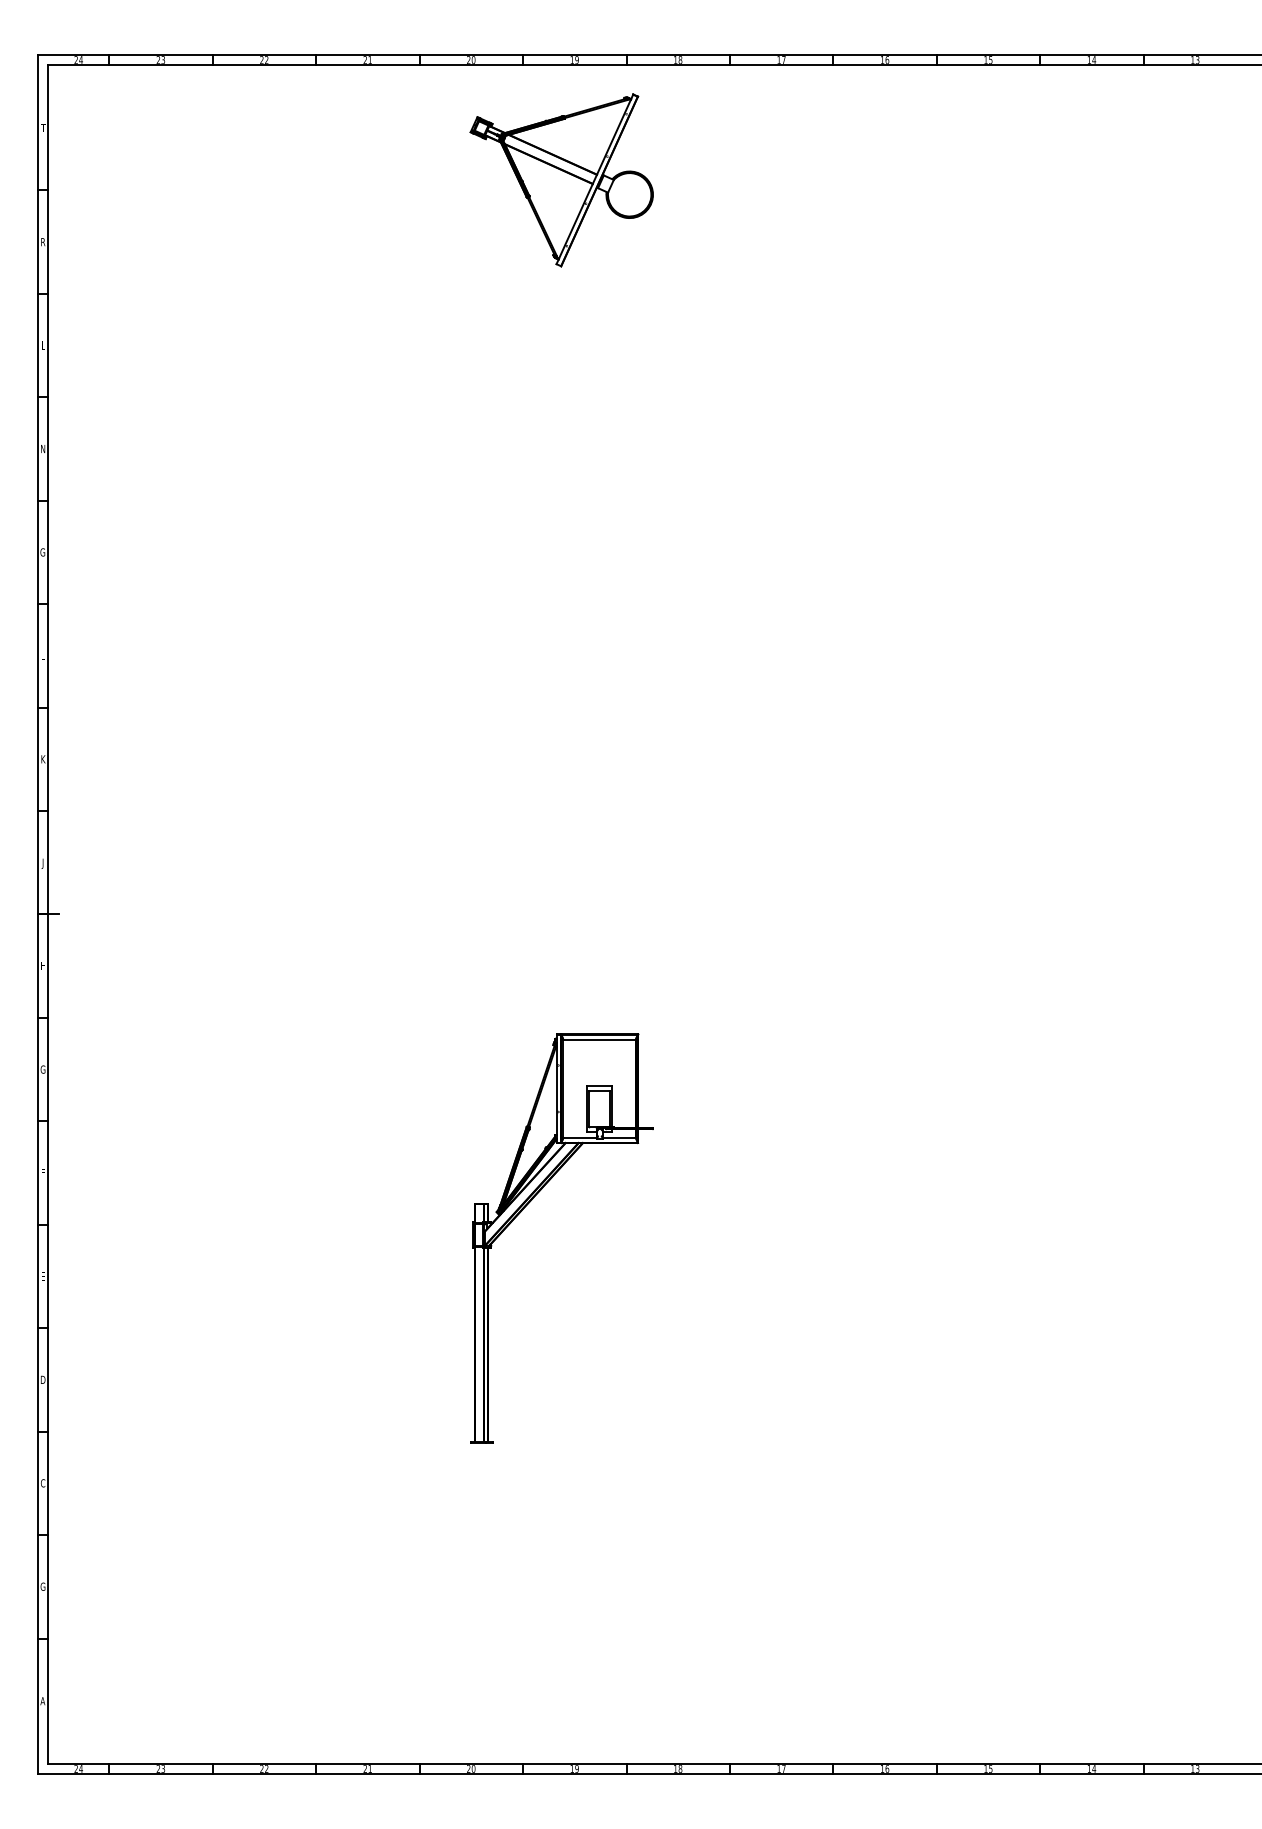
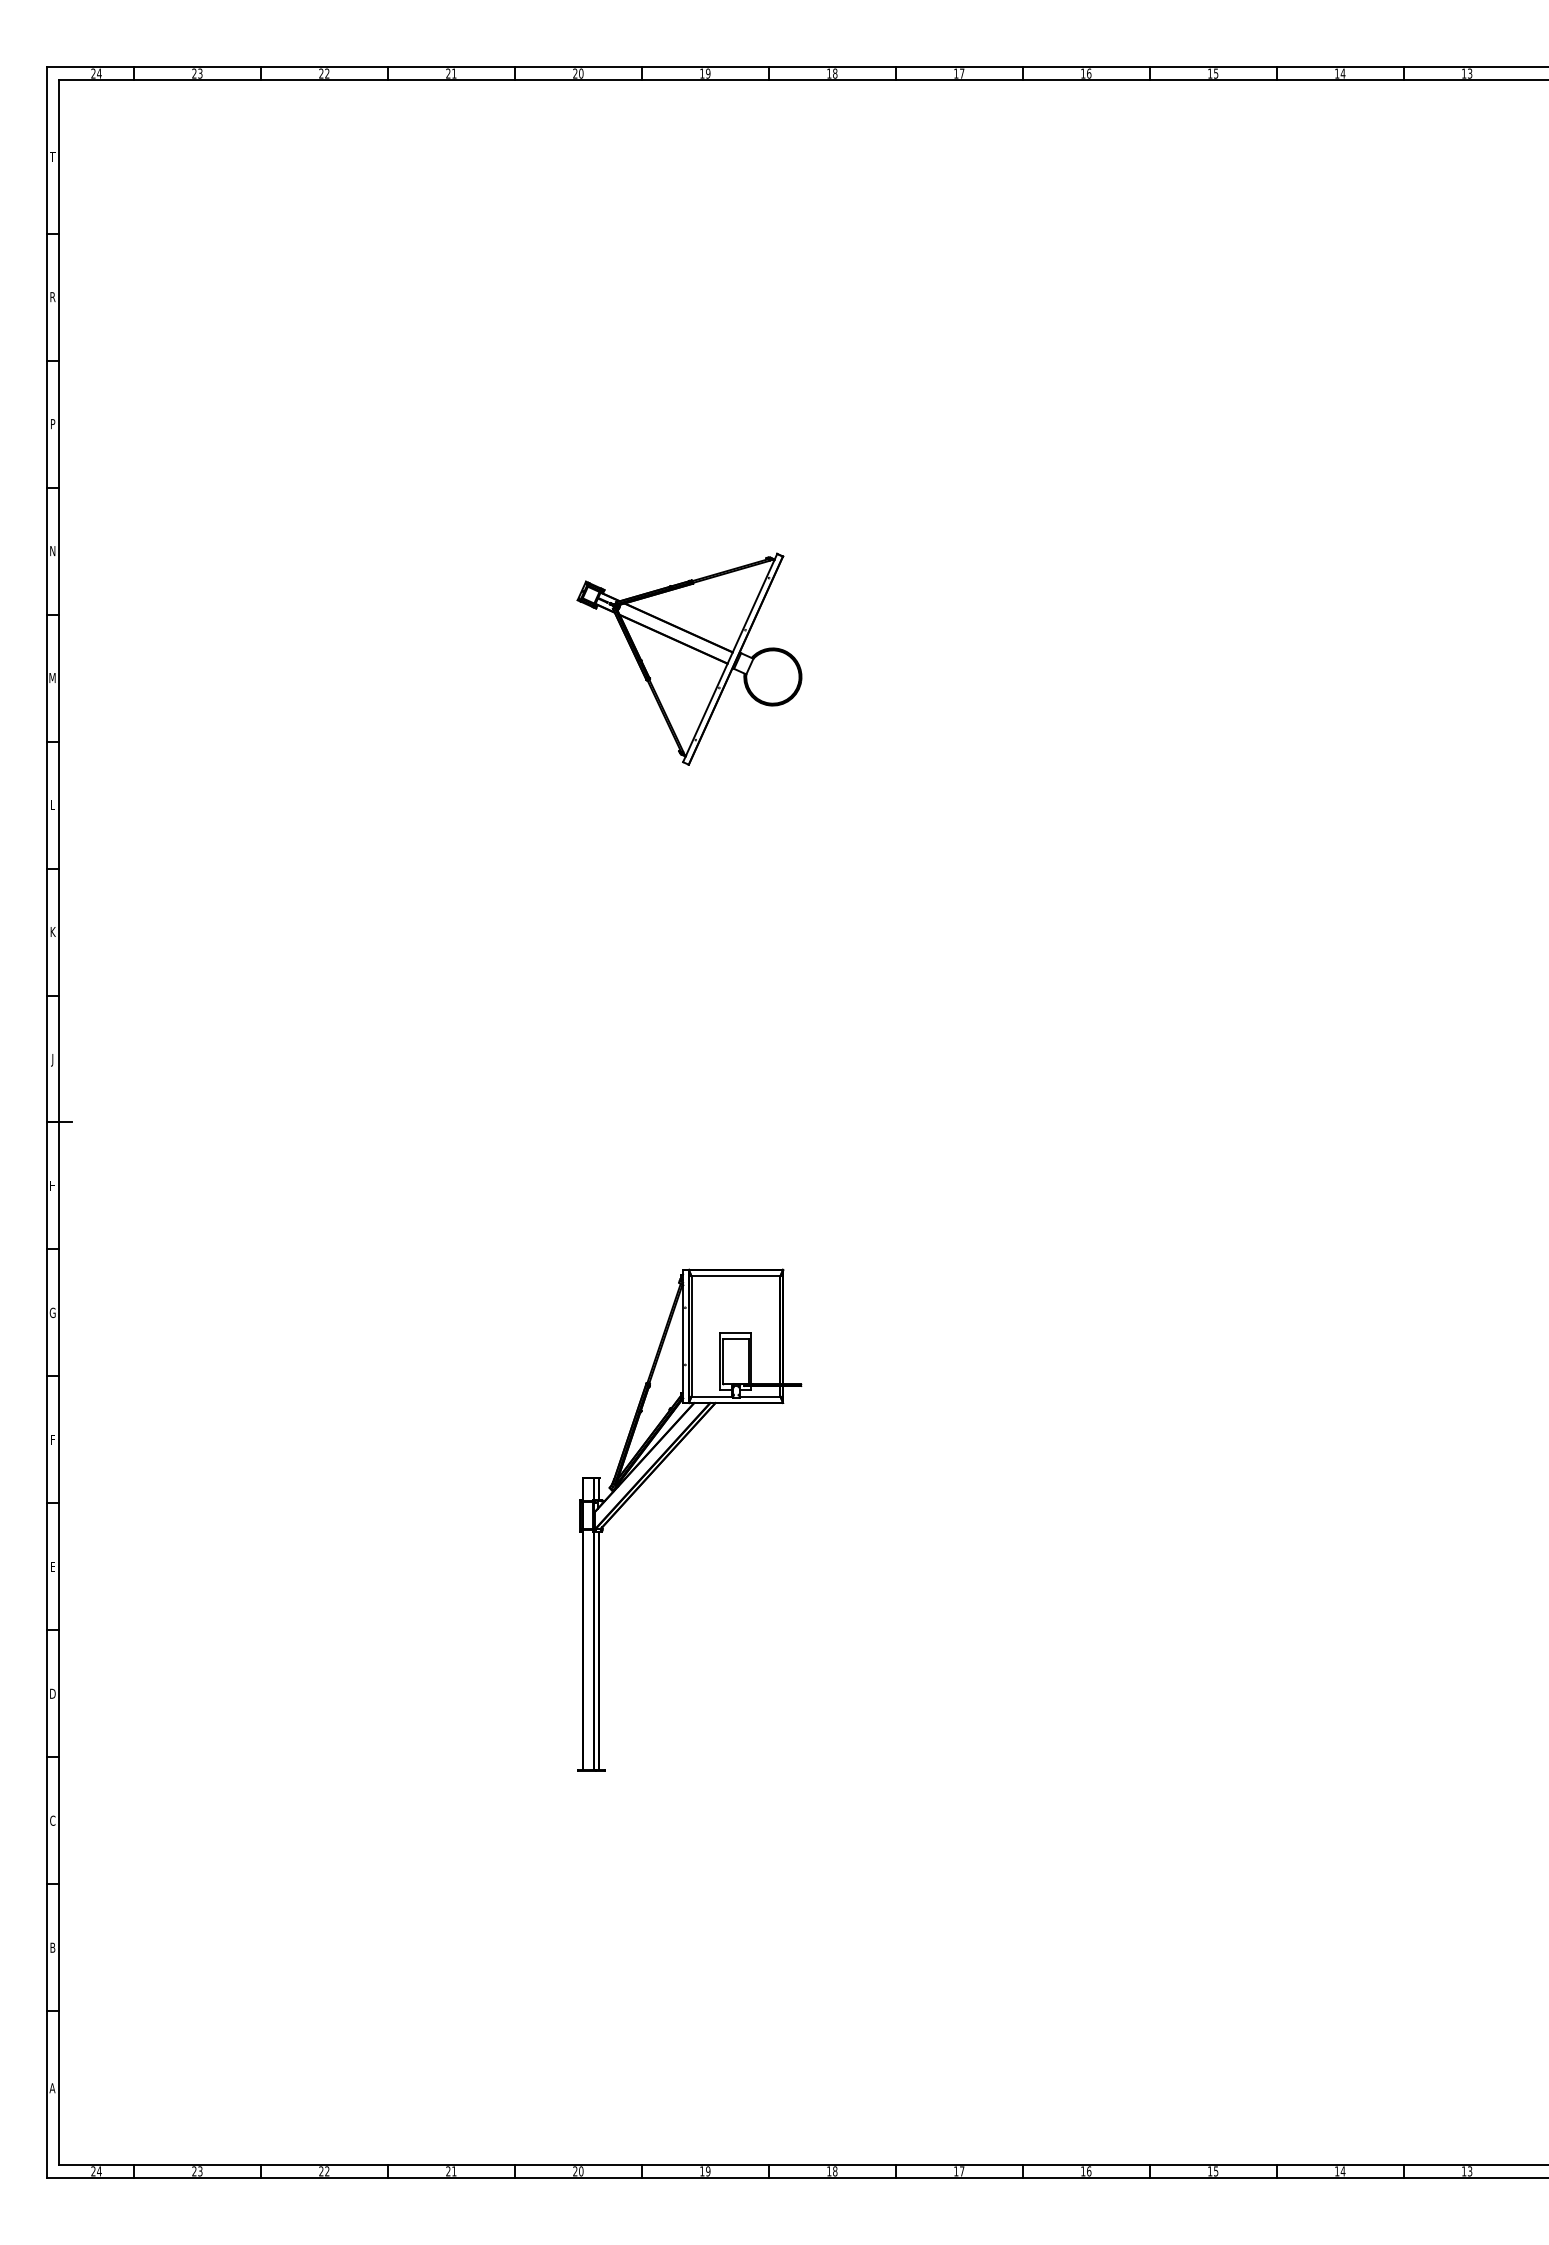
part: (561, 179) -> (689, 658), moved
text: (43, 345) -> (53, 424), L -> P
text: (42, 552) -> (52, 677), G -> M
text: (42, 1586) -> (52, 1947), G -> B

